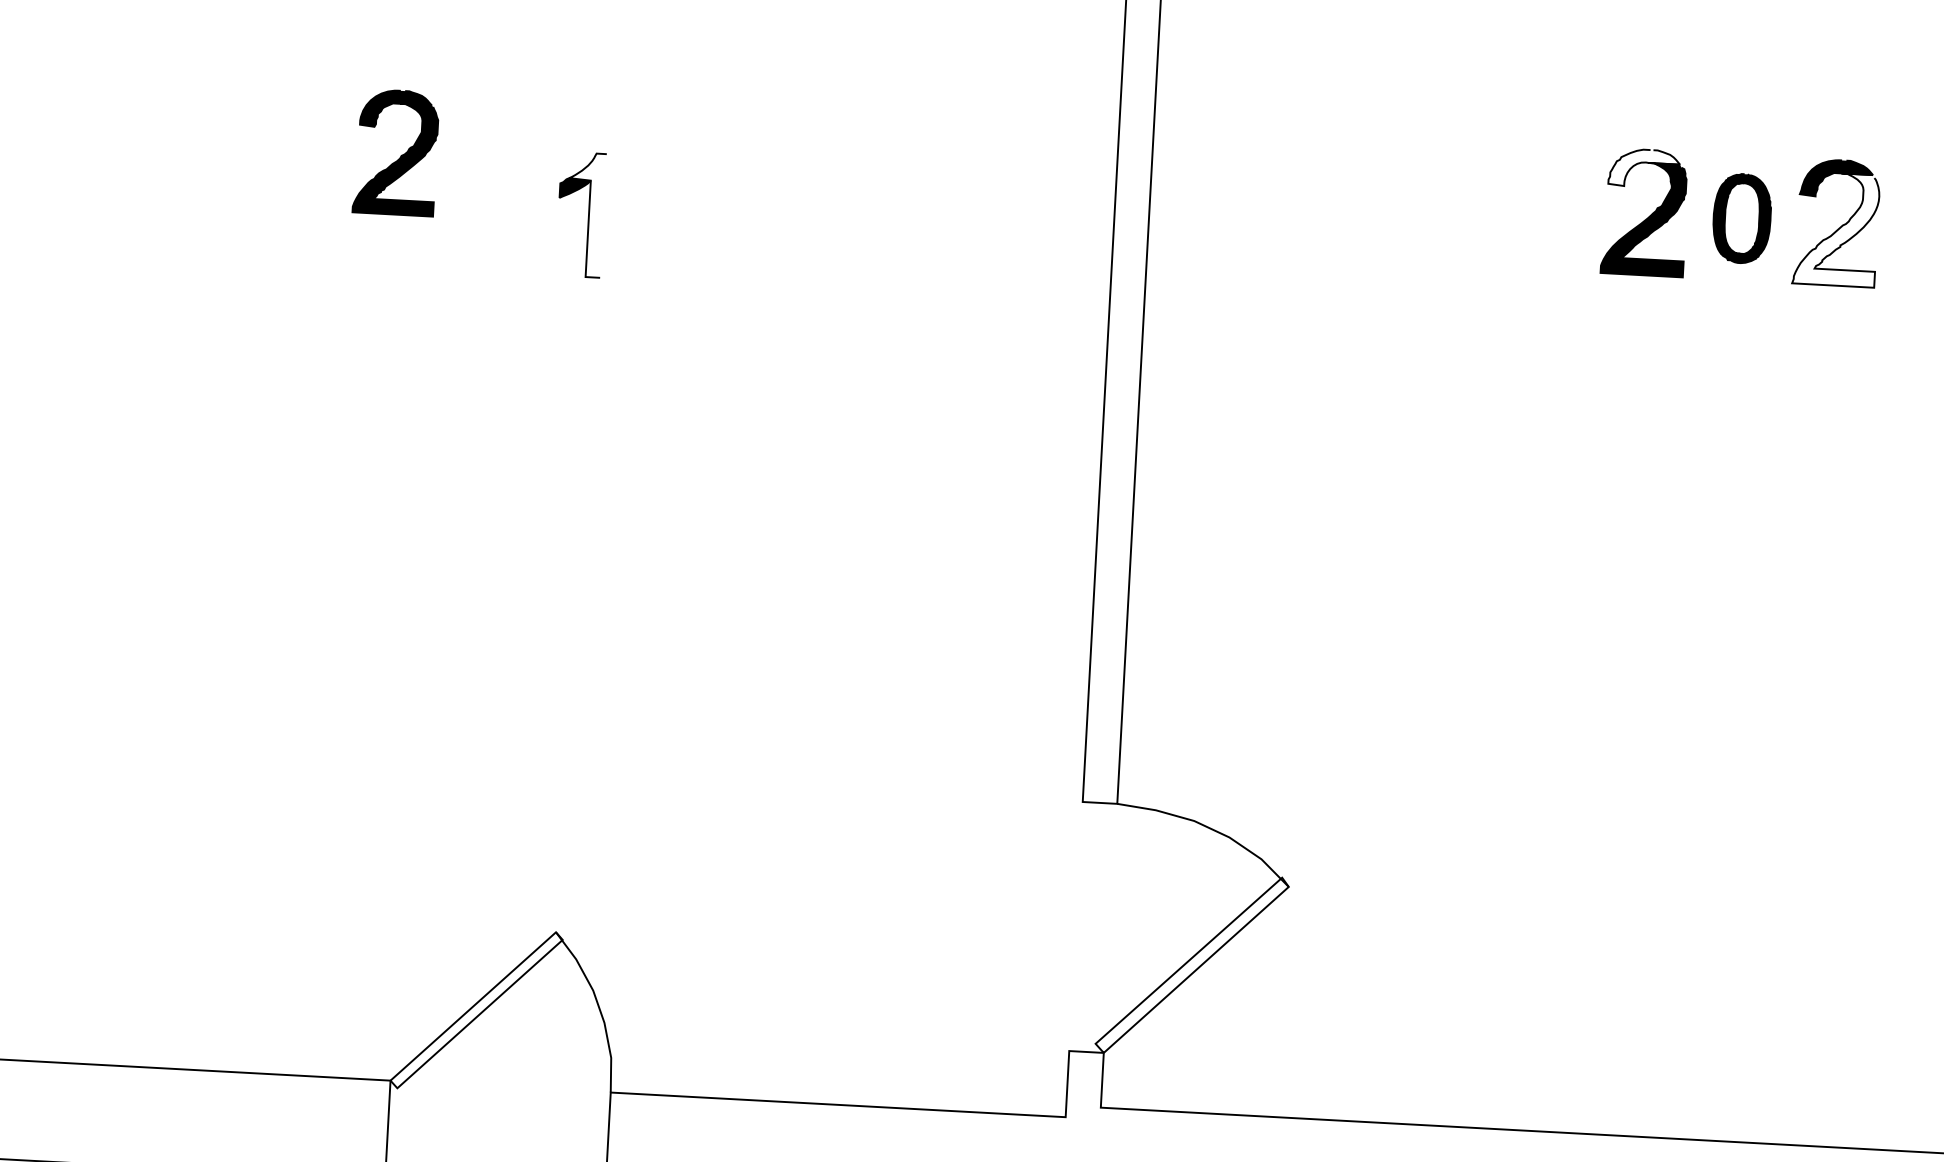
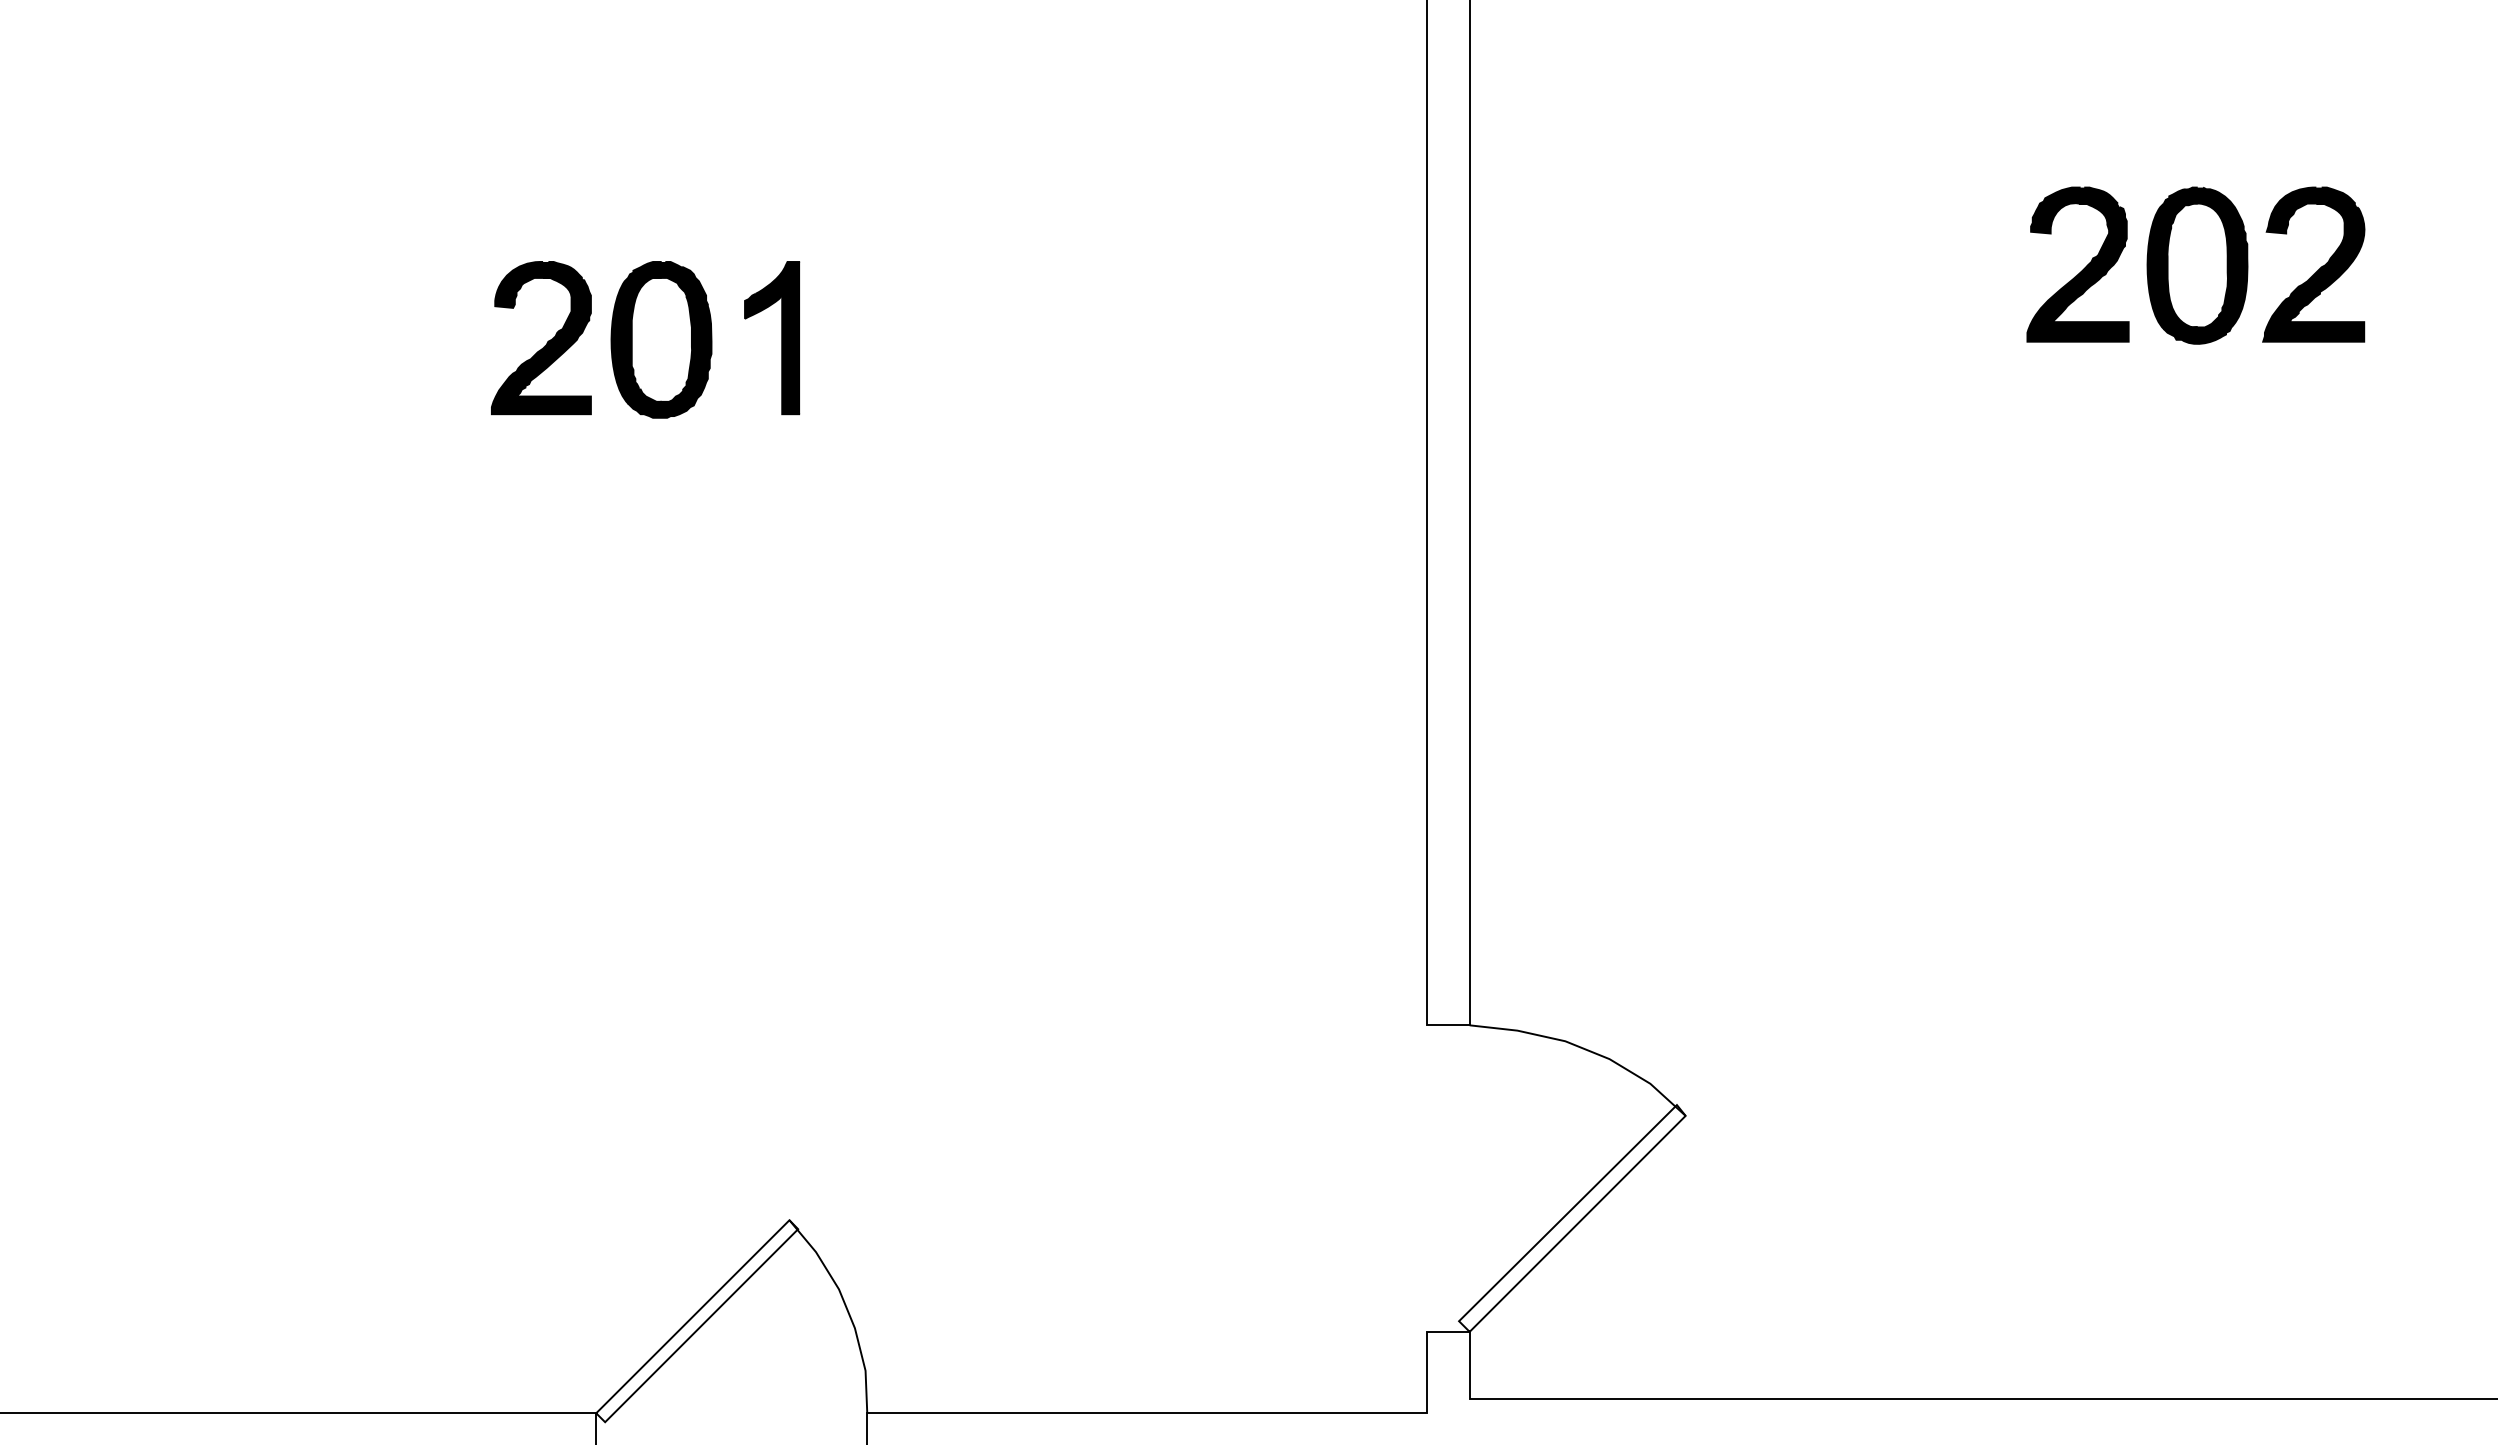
part: (400, 155) -> (547, 341), moved
fill: (1644, 168) -> (2074, 210), added
part: (490, 211) -> (661, 339), added
fill: (585, 214) -> (777, 337), added
part: (1742, 218) -> (2197, 265), size x1.43
fill: (1836, 229) -> (2313, 272), added

